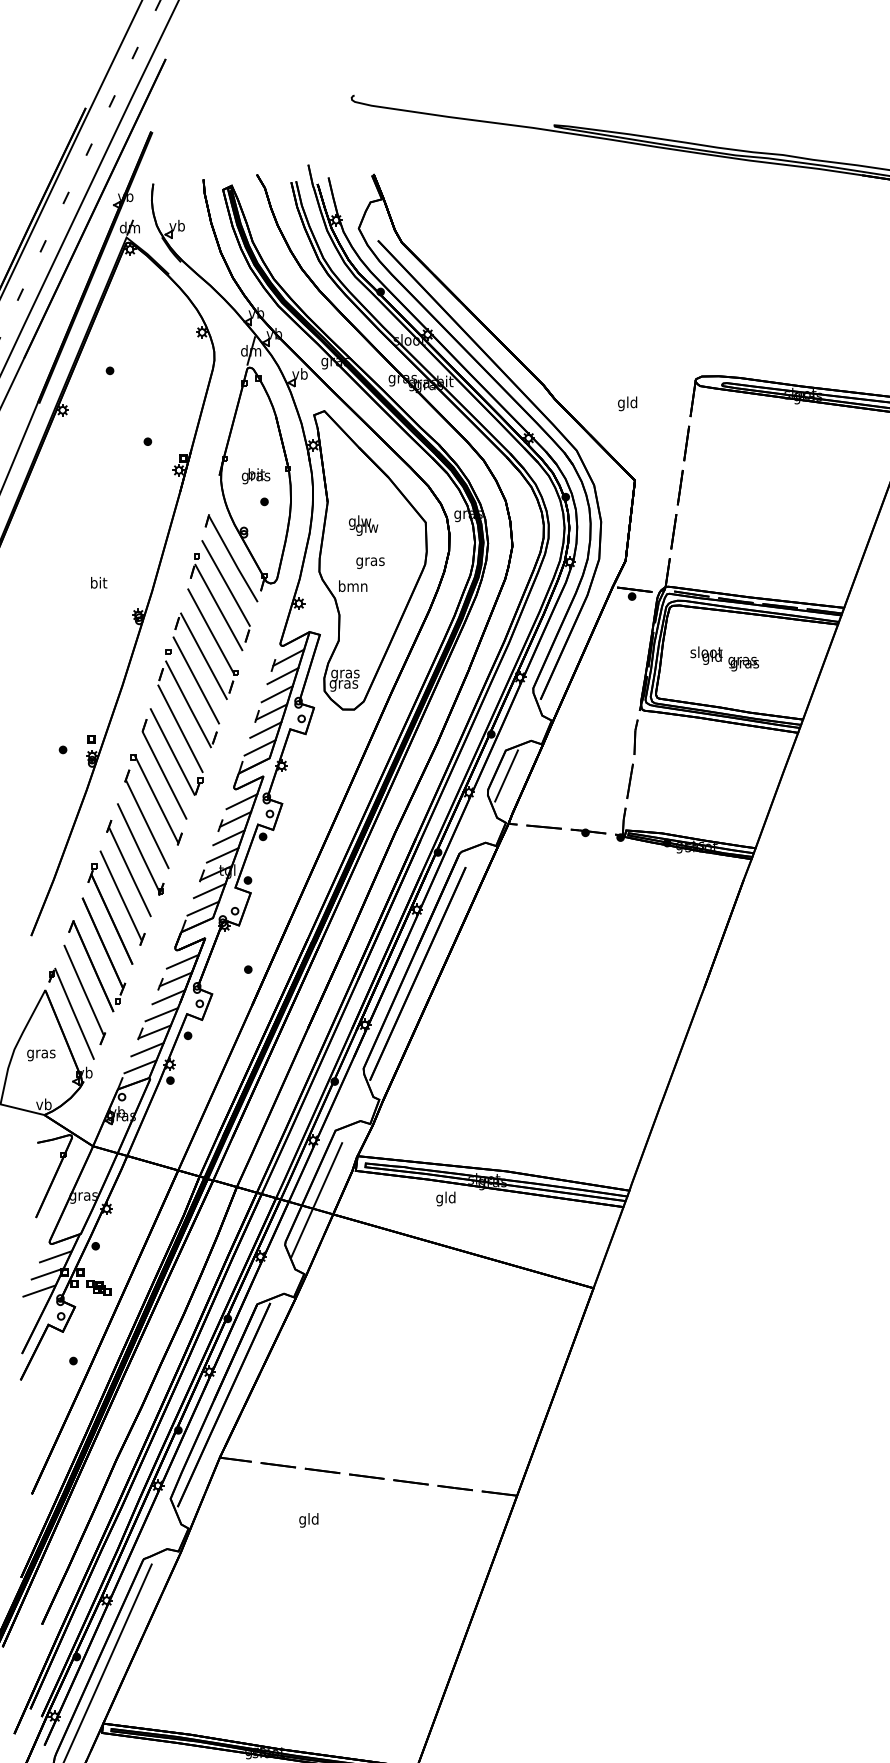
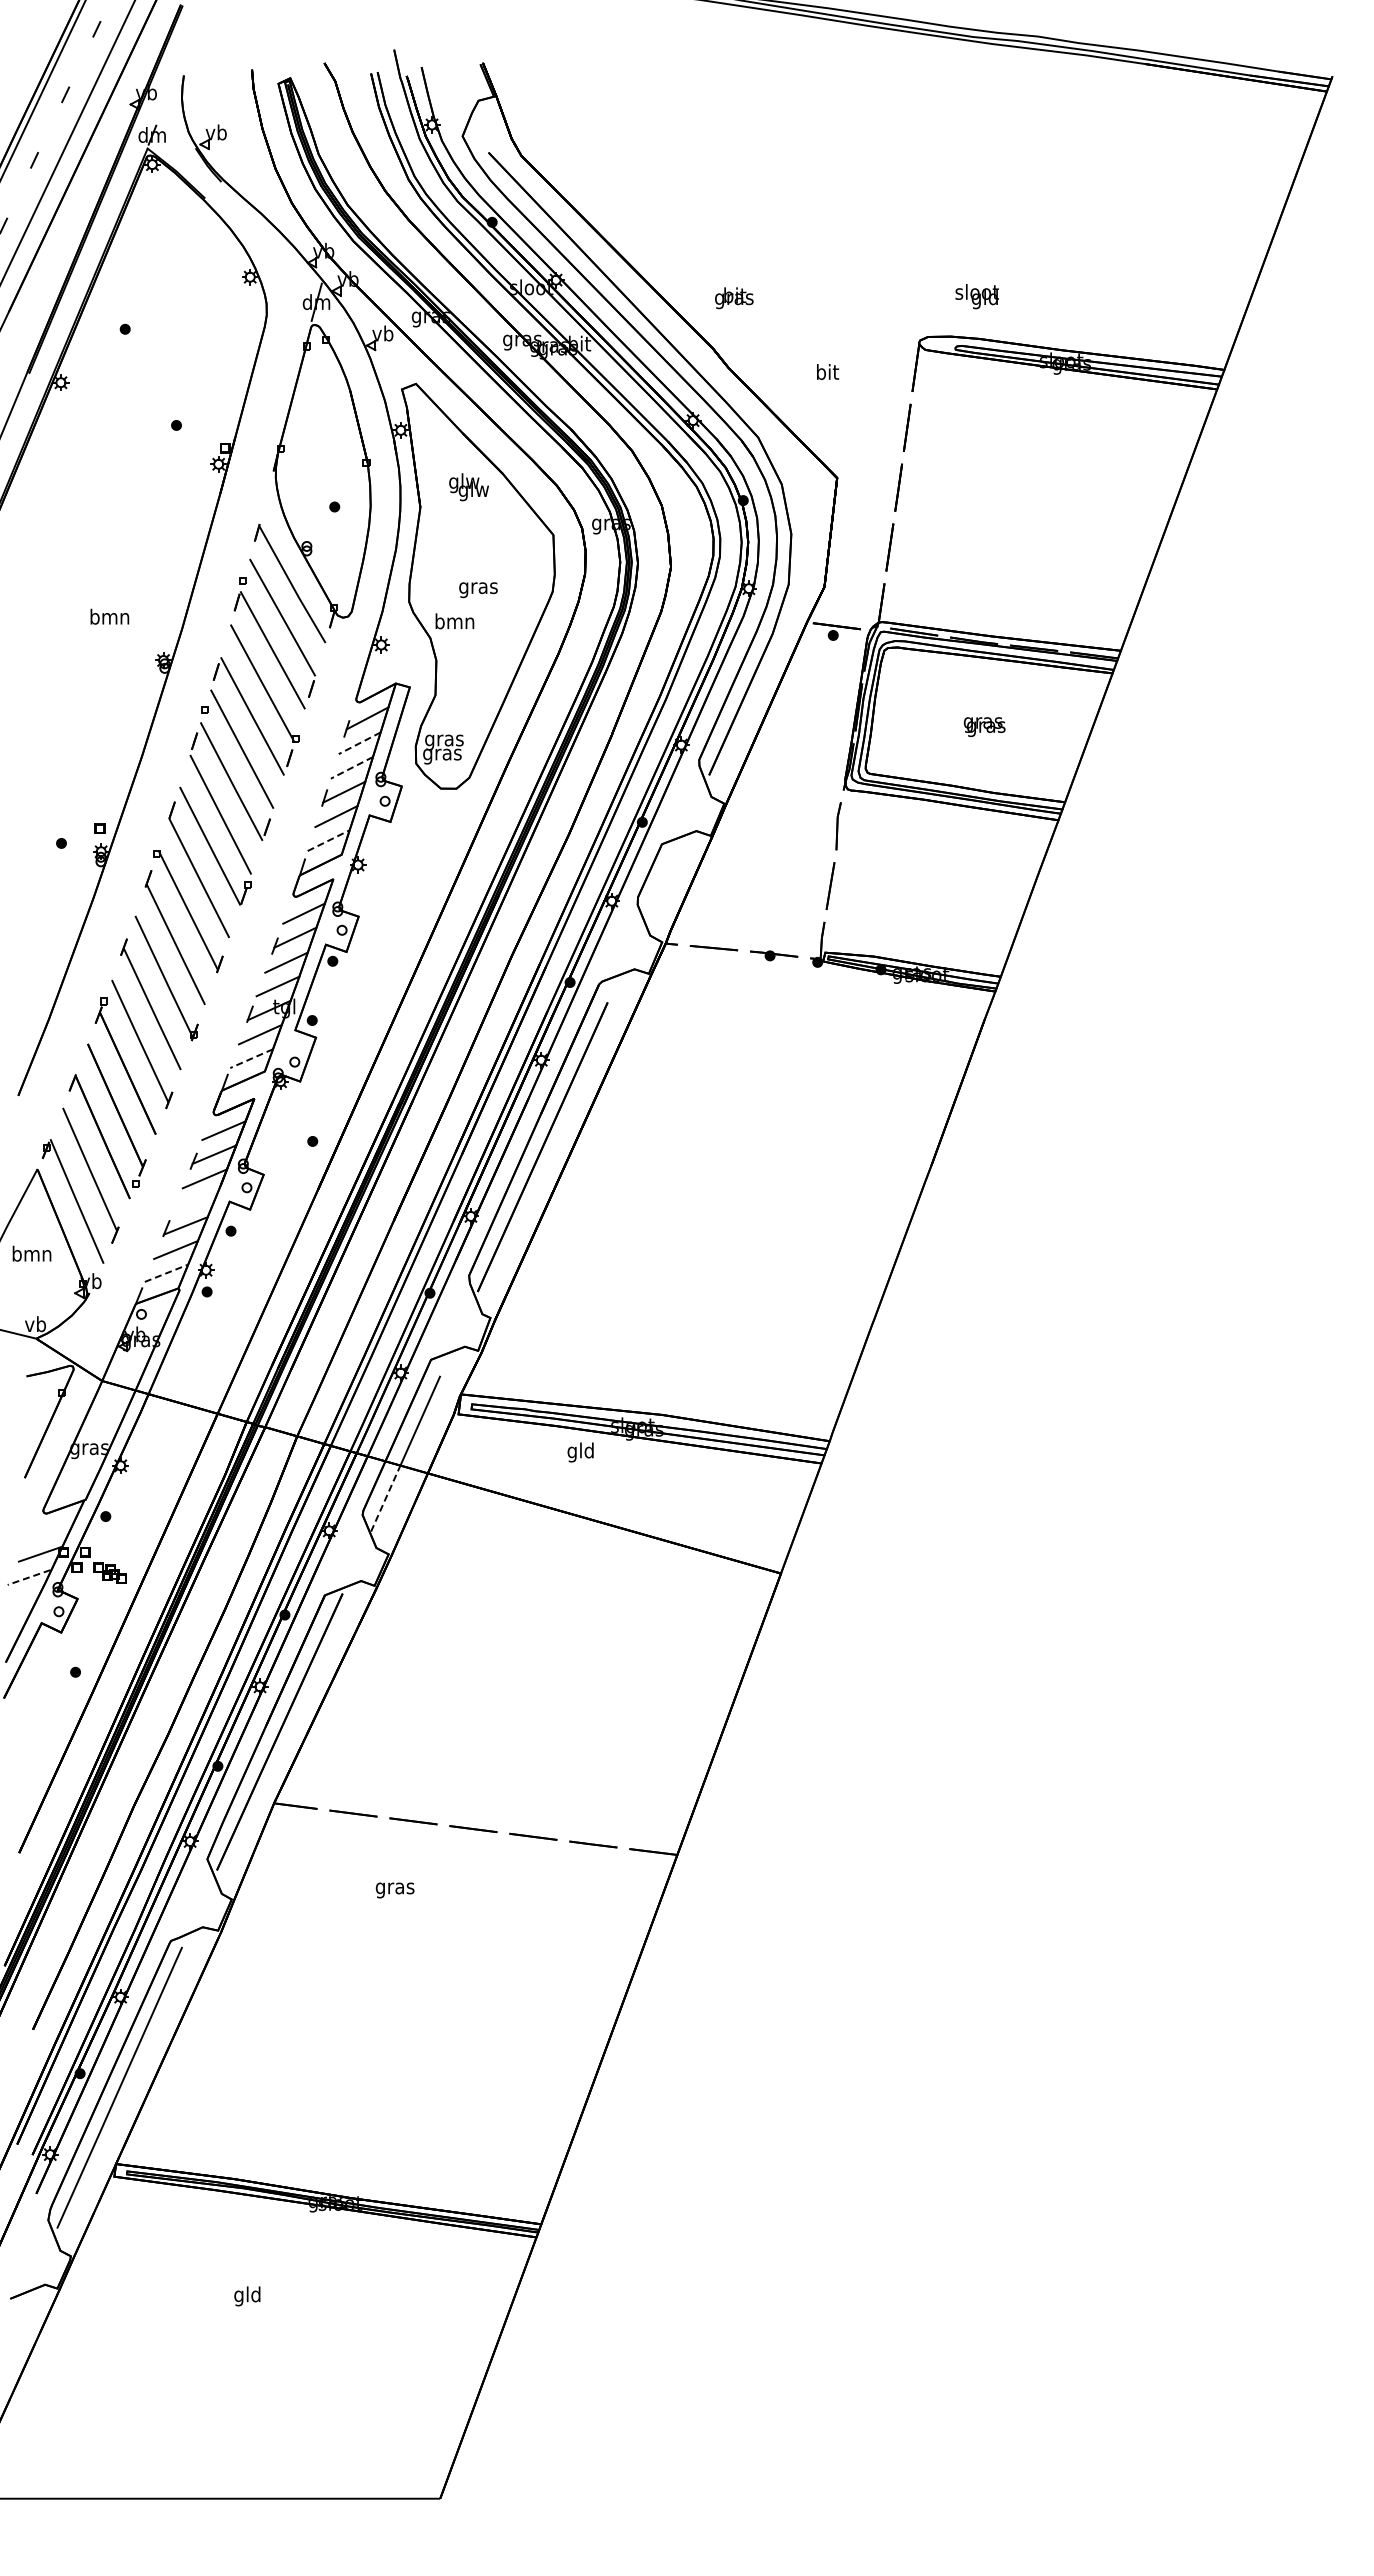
text: (627, 404) -> (827, 374), gld -> bit
text: (256, 476) -> (734, 298), moved
text: (363, 525) -> (468, 487), moved
text: (98, 582) -> (109, 616), bit -> bmn
text: (706, 655) -> (976, 296), moved
line: (282, 676) -> (359, 743), solid -> dashed
line: (276, 693) -> (351, 767), solid -> dashed
line: (260, 747) -> (329, 840), solid -> dashed
line: (506, 775) -> (662, 878), removed
line: (203, 908) -> (251, 1058), solid -> dashed
line: (161, 1014) -> (195, 1202), removed
text: (40, 1053) -> (31, 1255), gras -> bmn
line: (140, 1067) -> (166, 1273), solid -> dashed
line: (301, 1232) -> (385, 1498), solid -> dashed
line: (55, 1256) -> (51, 1530), removed
line: (39, 1291) -> (29, 1577), solid -> dashed
text: (308, 1520) -> (394, 1888), gld -> gras

